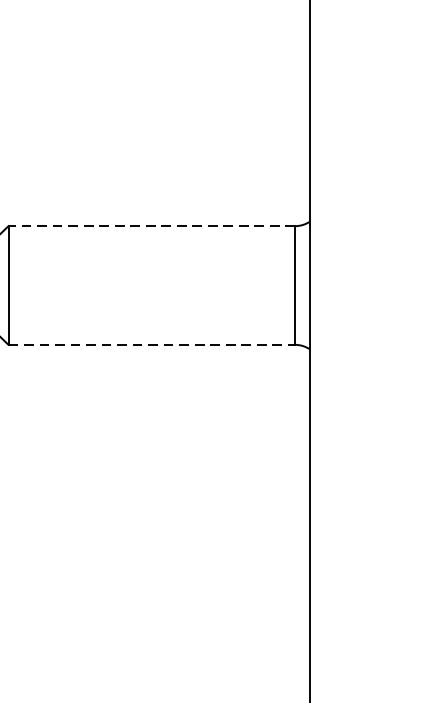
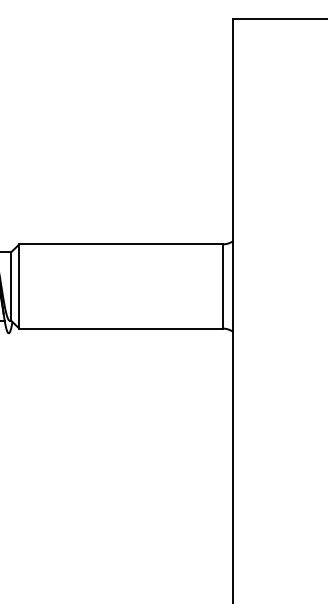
line: (151, 226) -> (120, 244), dashed -> solid
line: (151, 344) -> (120, 328), dashed -> solid

